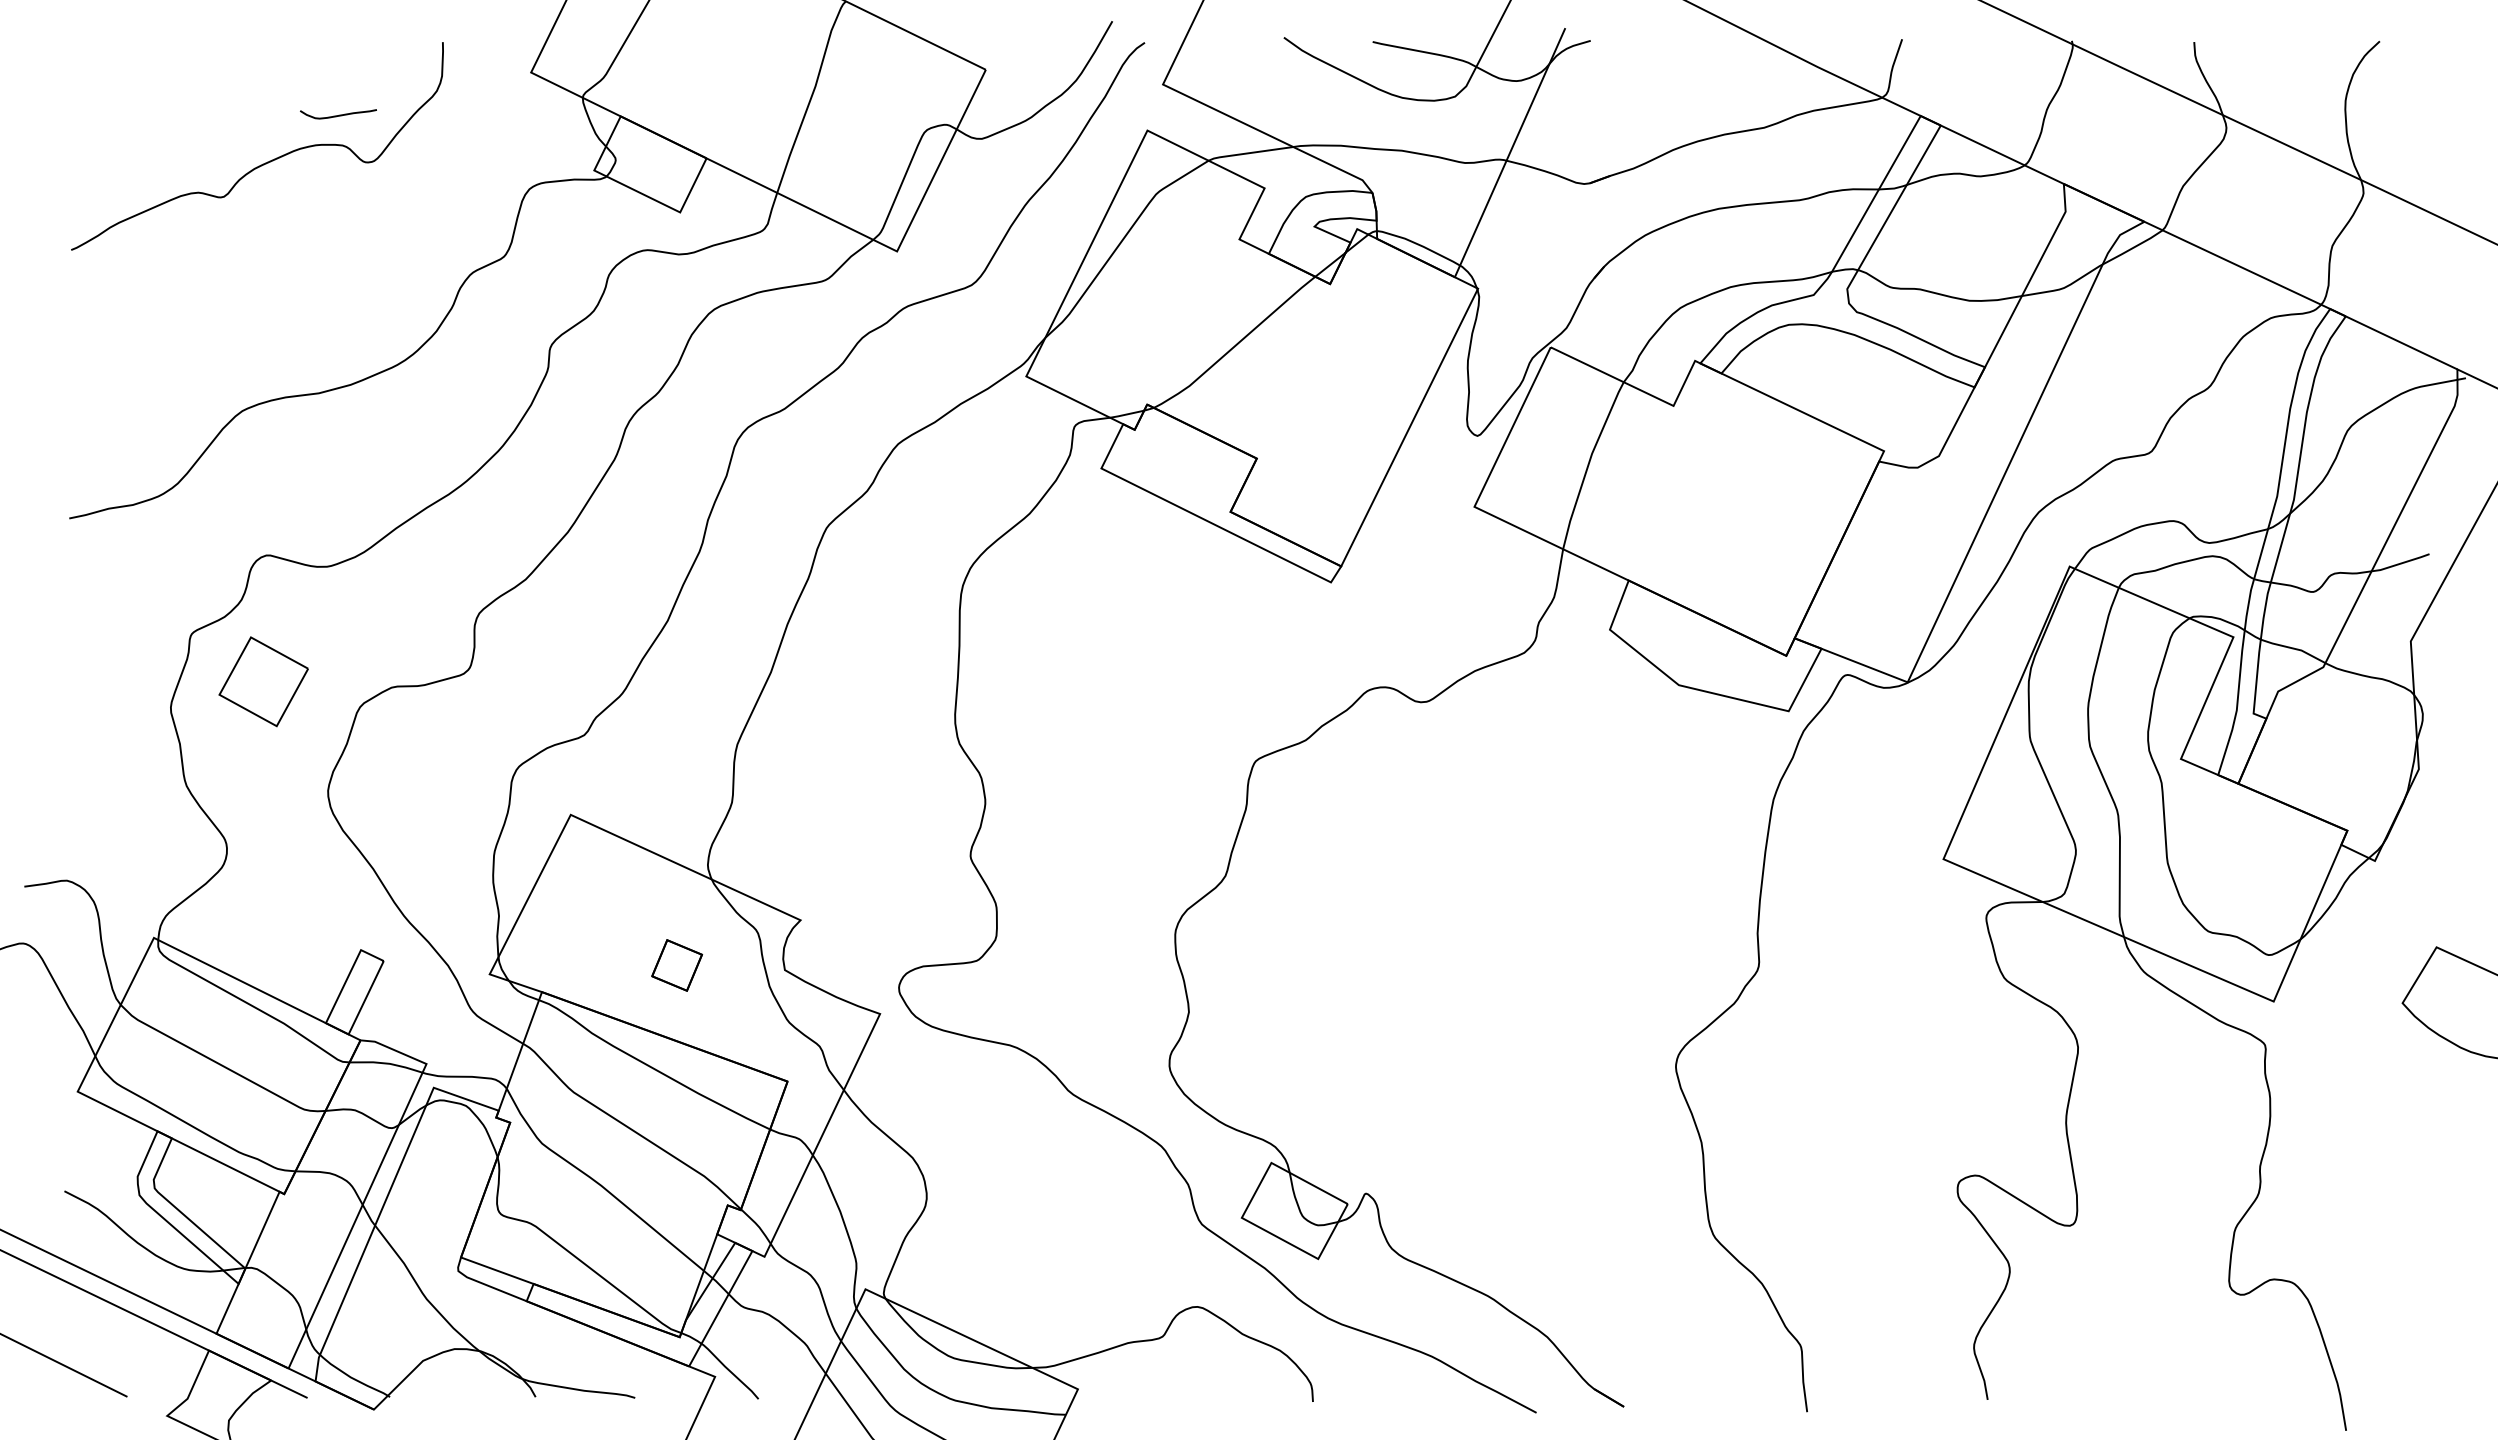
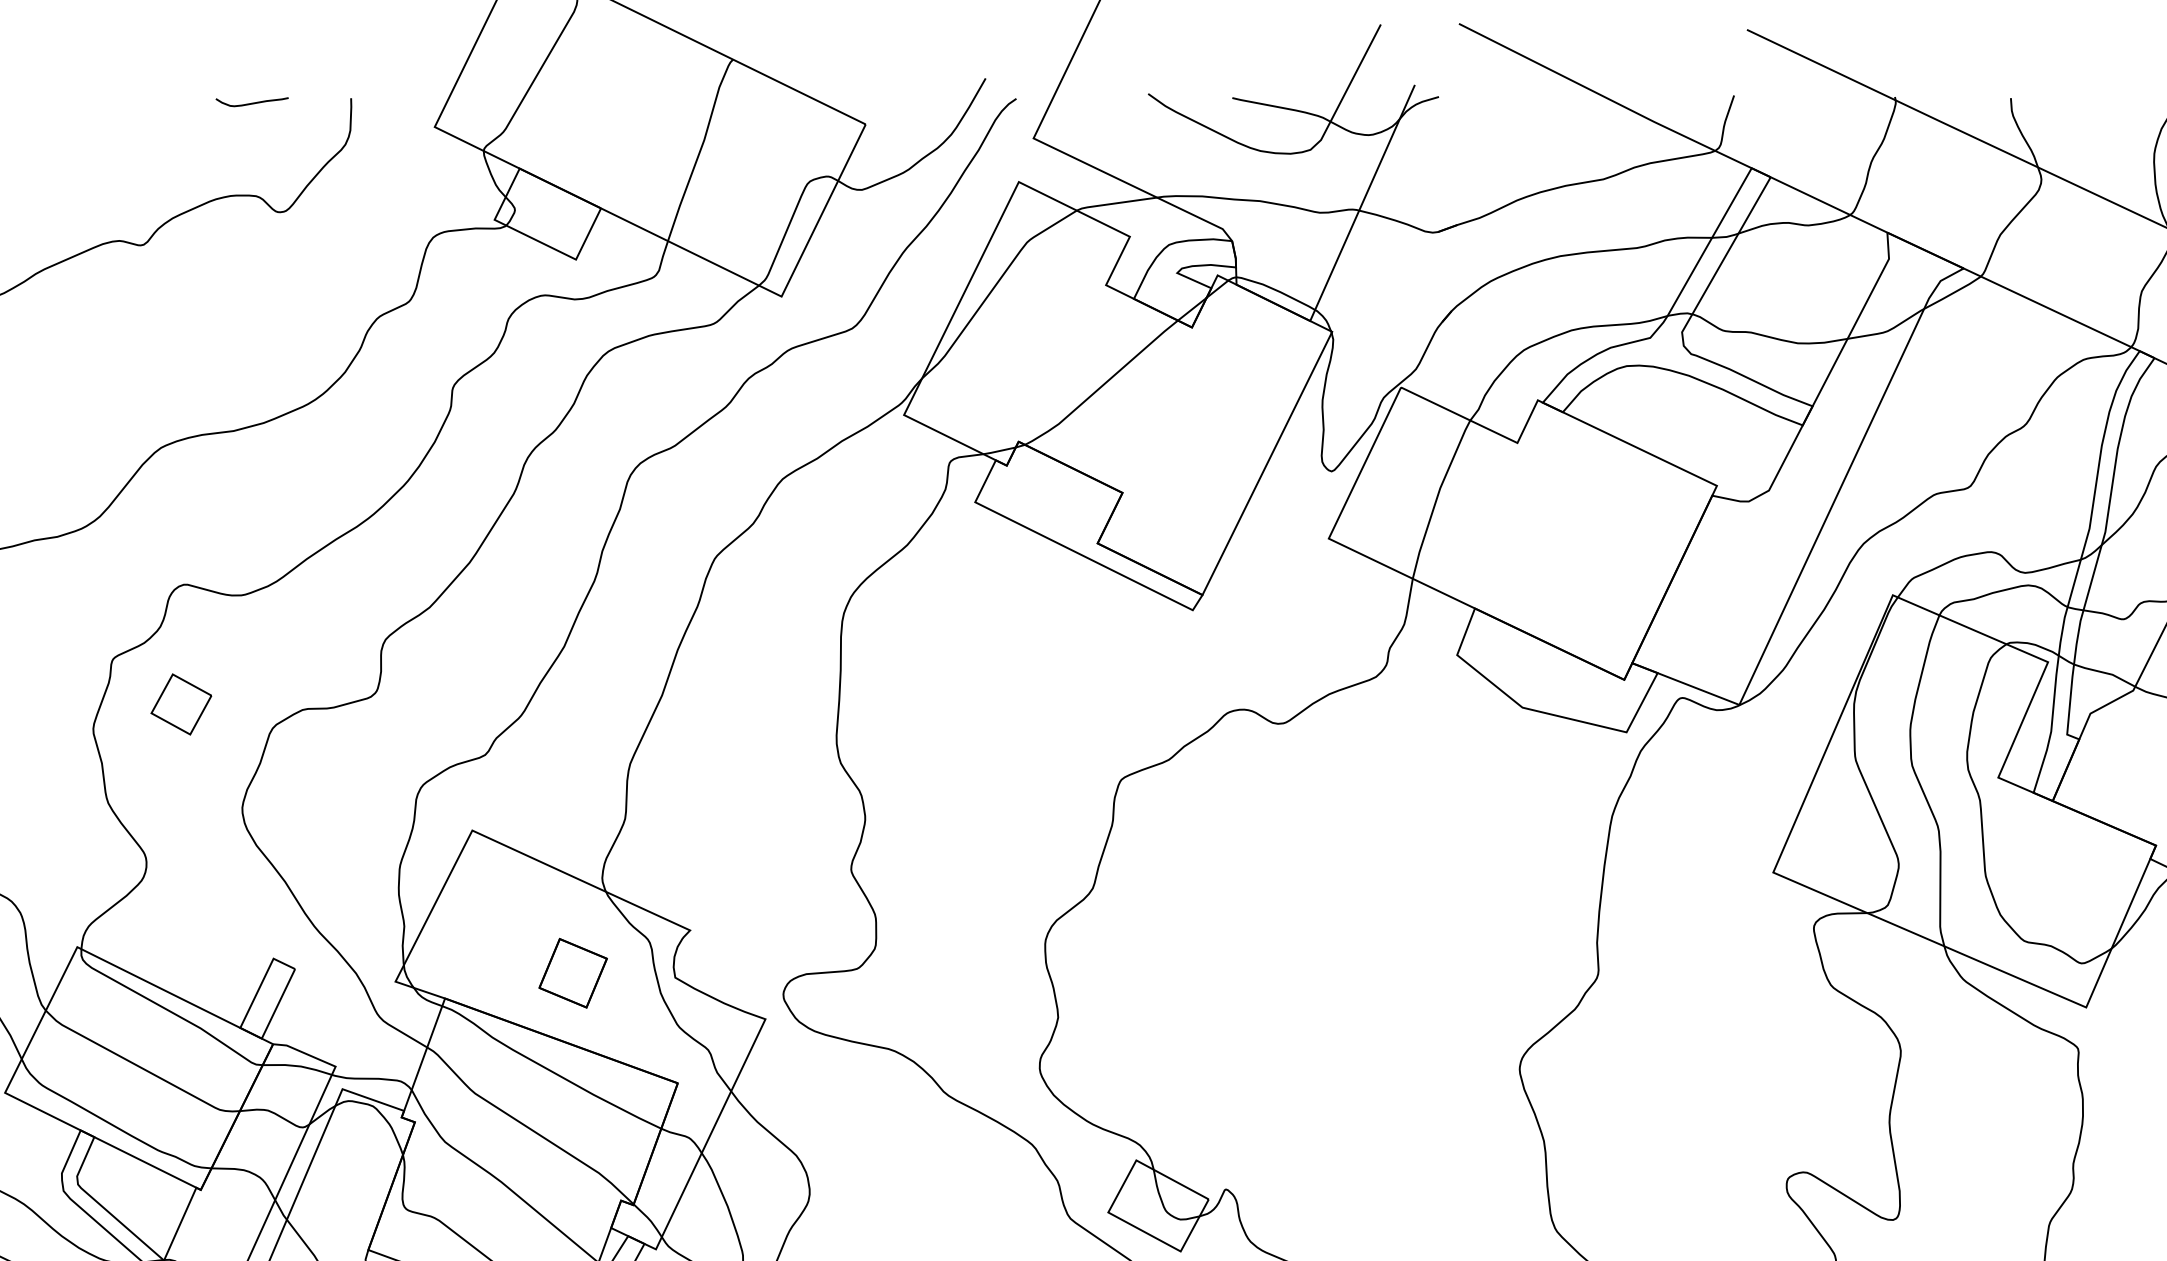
curve: (339, 114) -> (253, 102), moved
part: (263, 681) -> (181, 704), size x0.71
part: (676, 965) -> (572, 973), size x1.43

